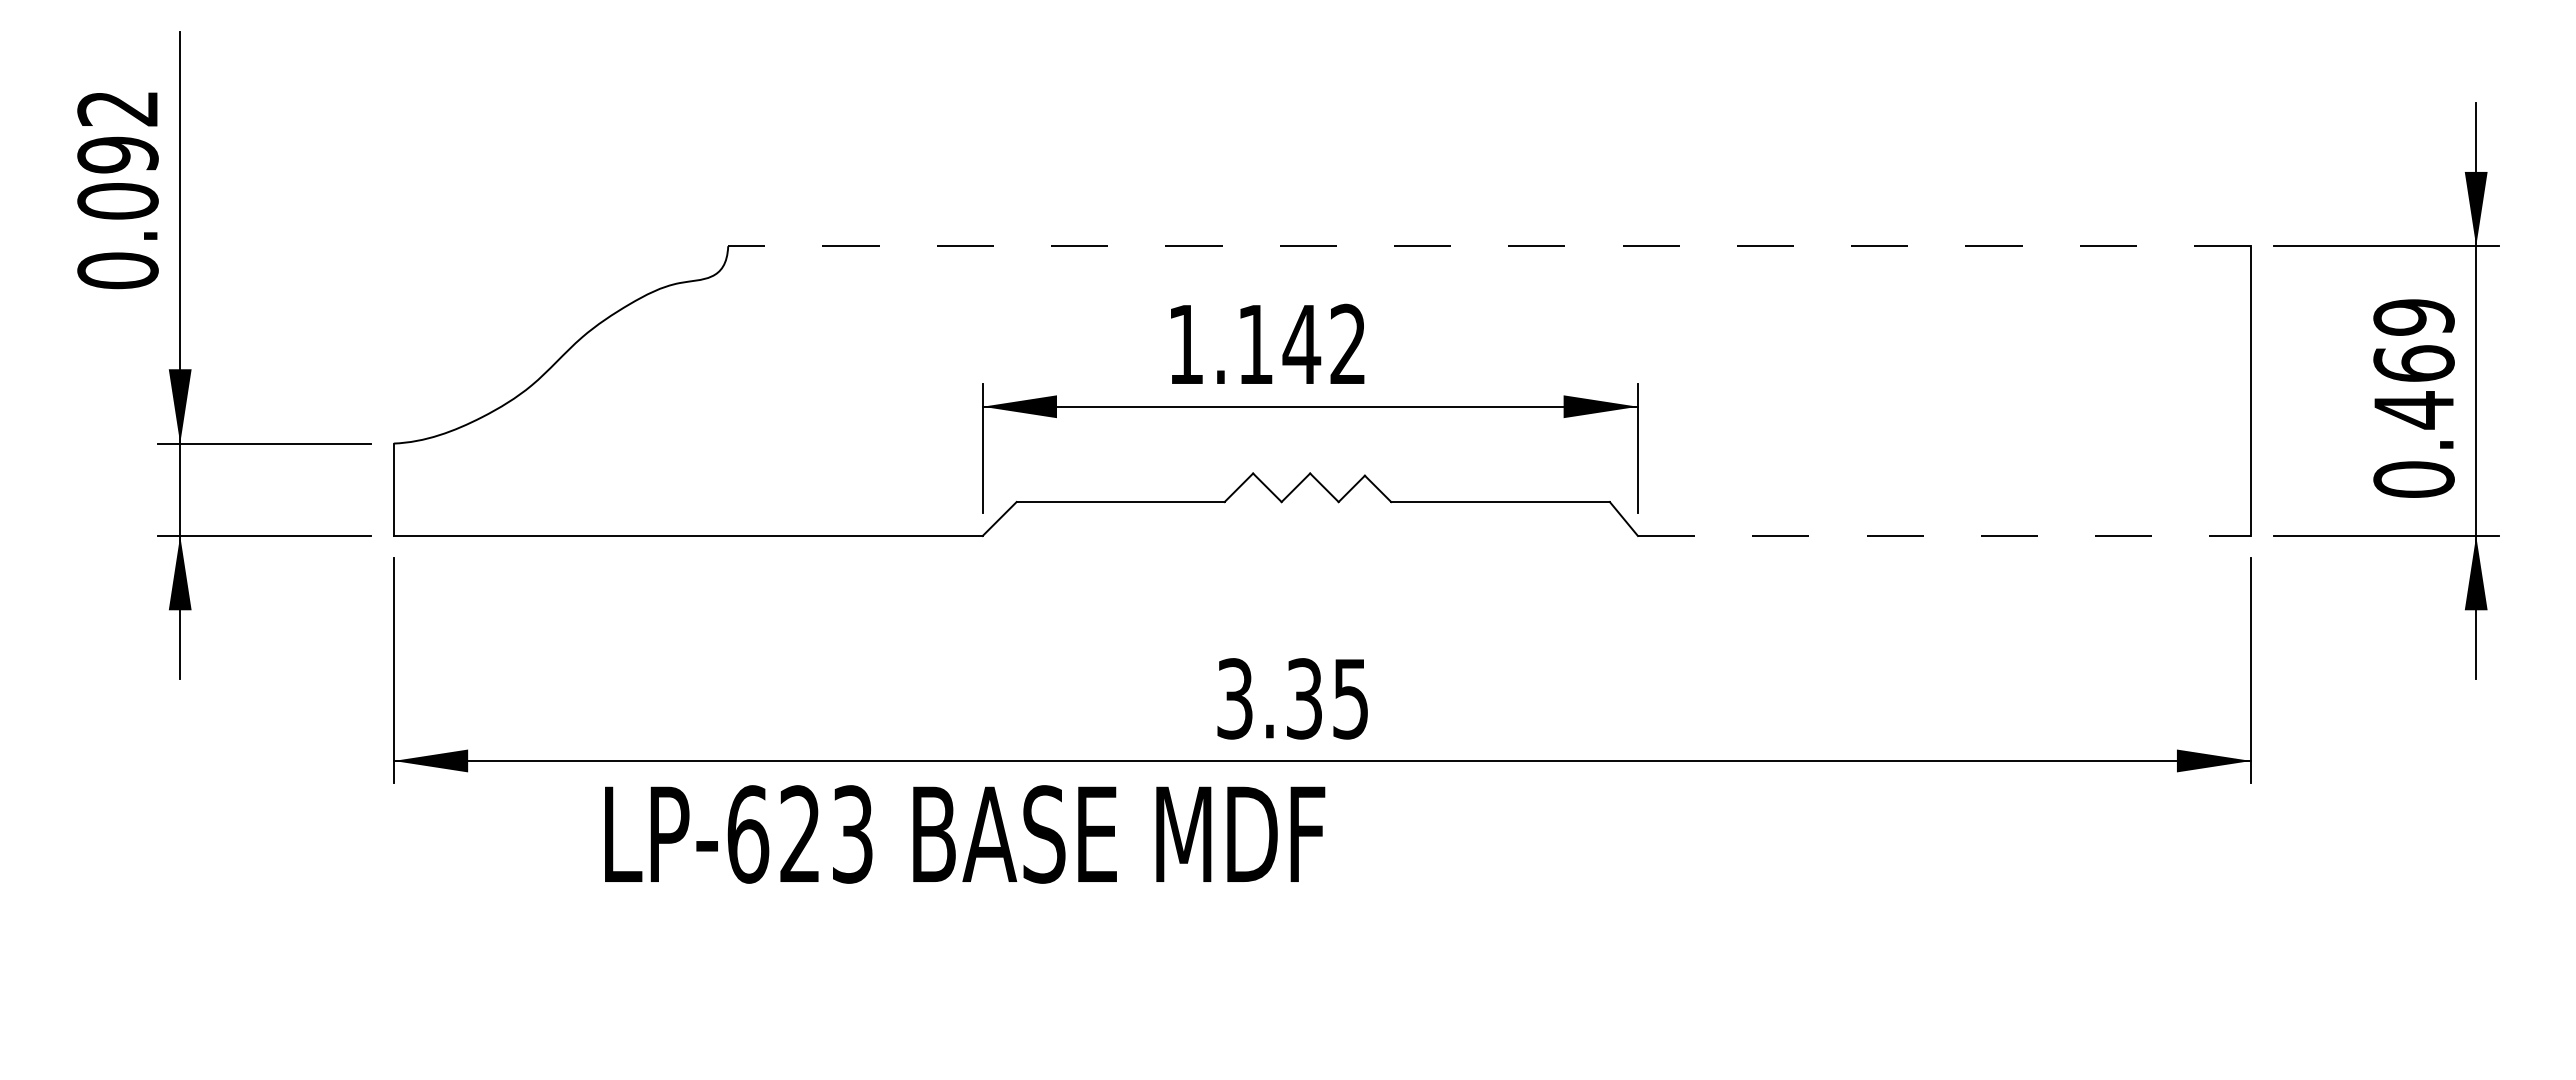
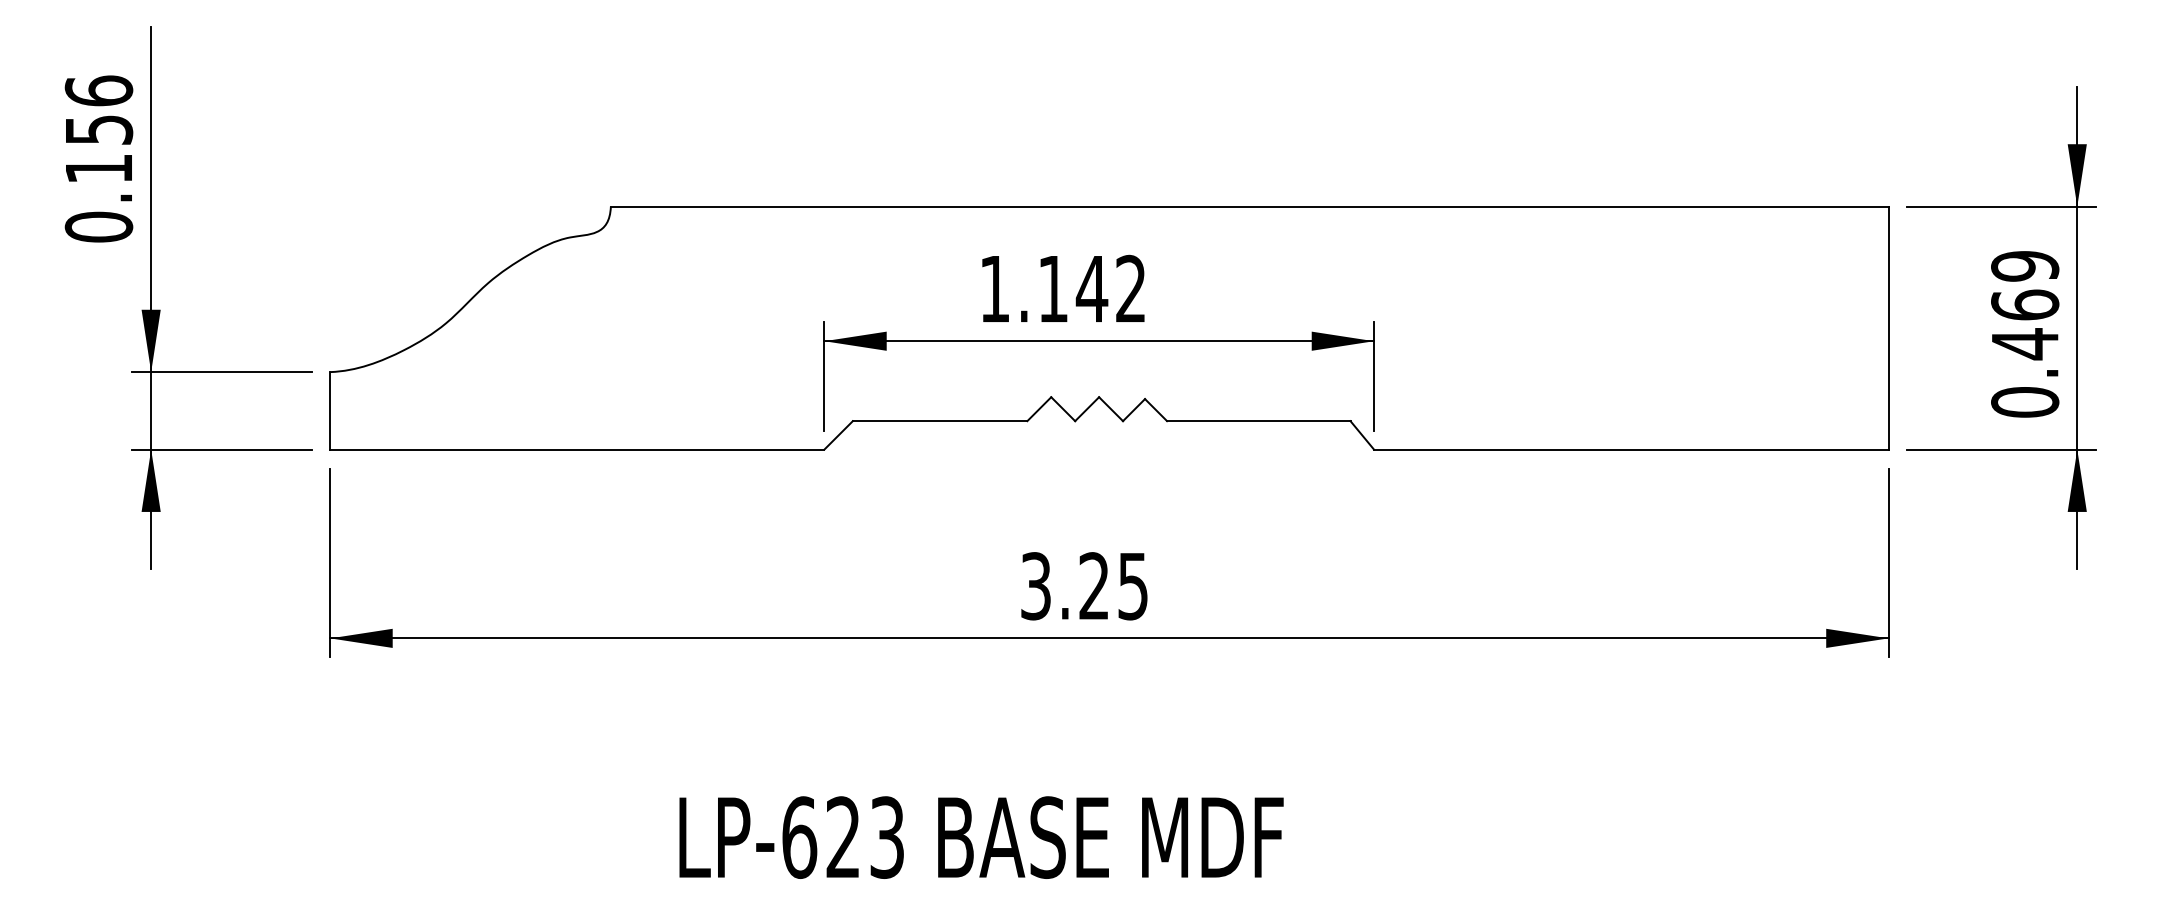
text: (117, 154) -> (98, 129), 0.092 -> 0.156
line: (1489, 246) -> (1249, 206), dashed -> solid
line: (1944, 535) -> (1631, 449), dashed -> solid
text: (1303, 698) -> (1093, 585), 3.35 -> 3.25
text: (965, 834) -> (981, 837), moved

